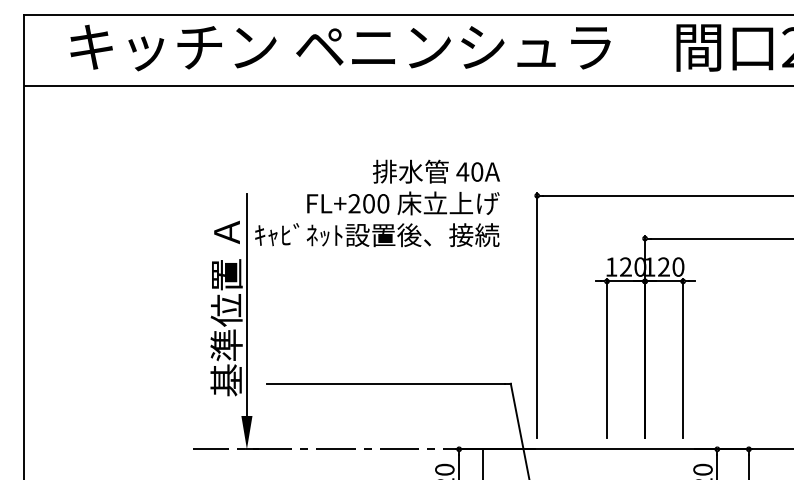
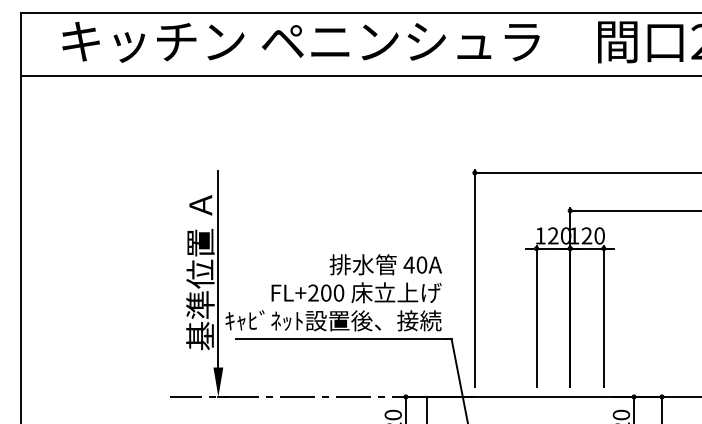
text: (377, 203) -> (333, 292), moved

